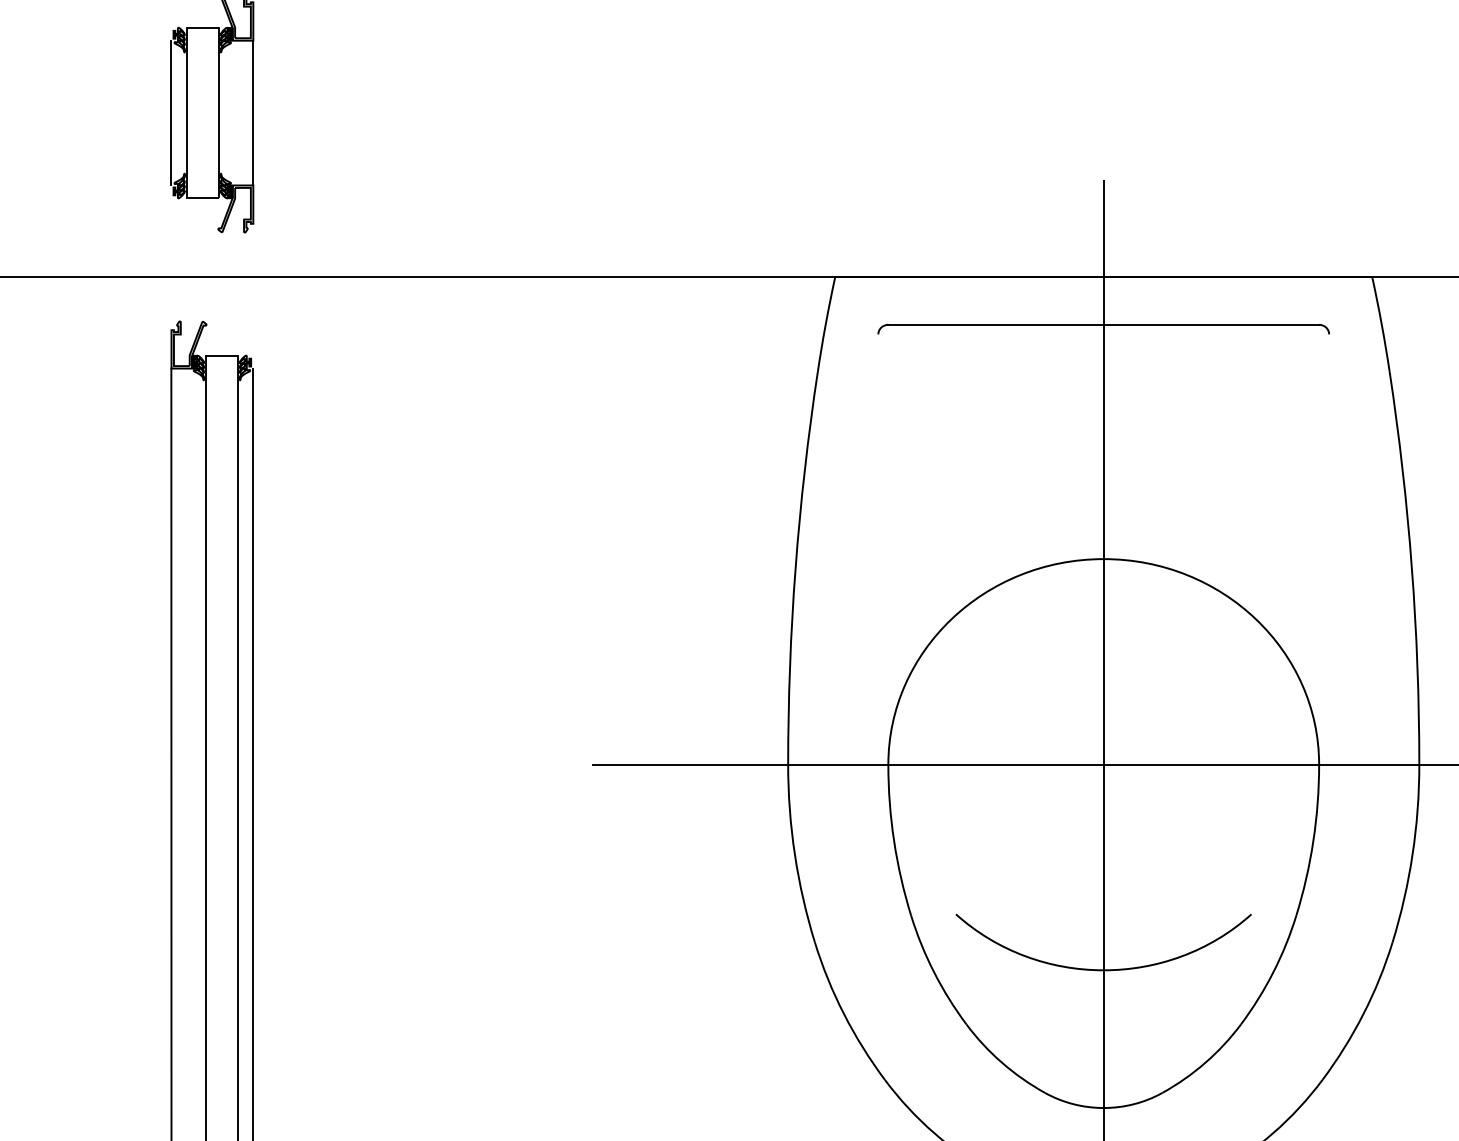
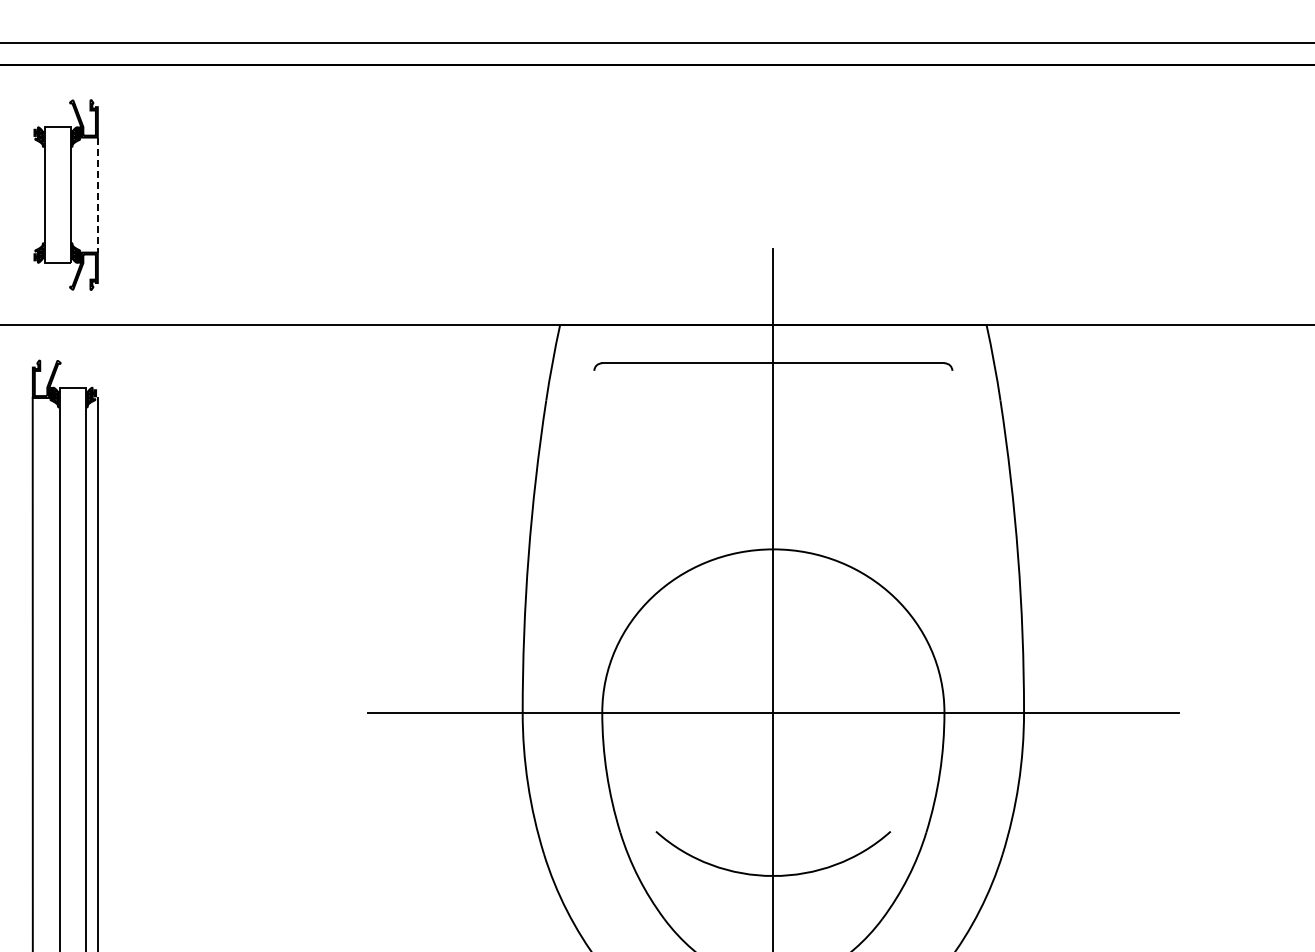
line: (171, 112) -> (32, 194), removed
line: (252, 113) -> (97, 195), solid -> dashed

